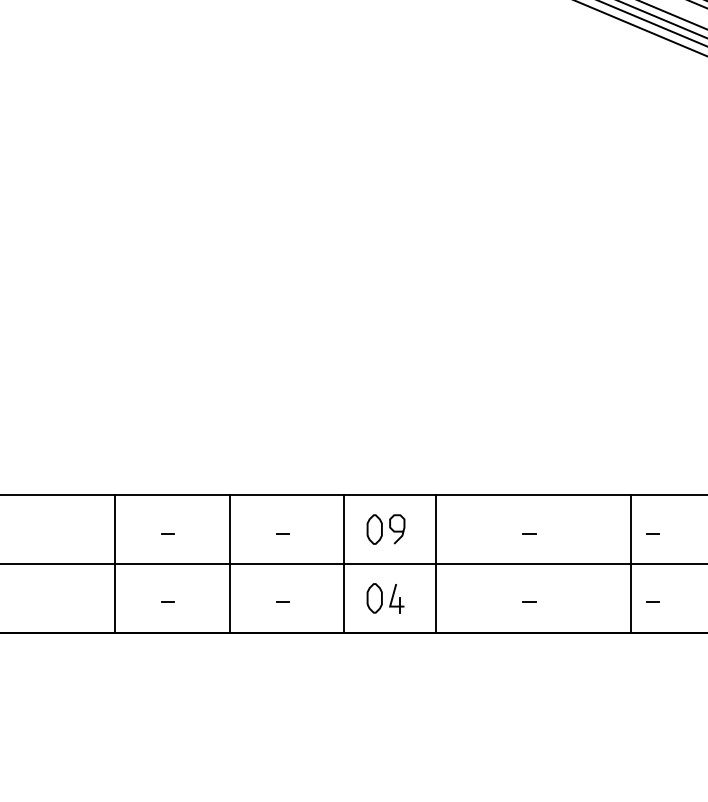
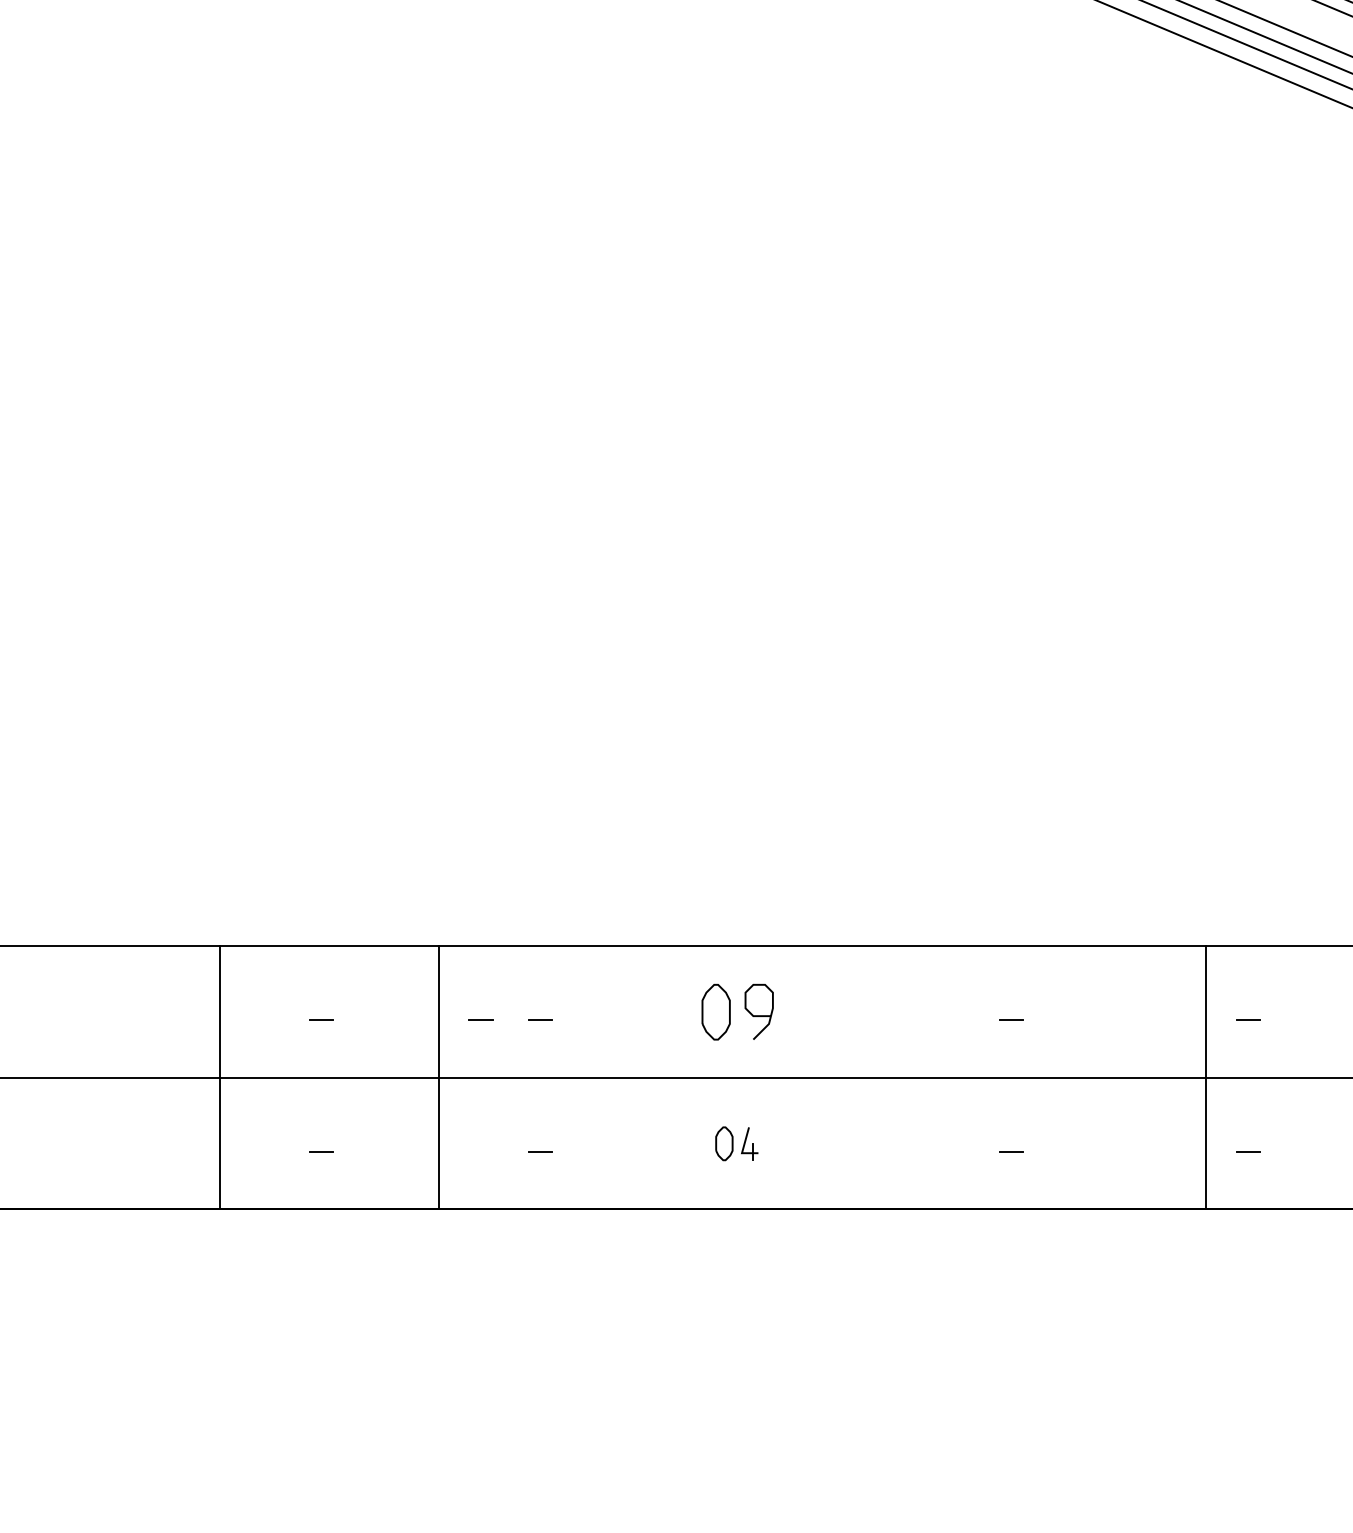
line: (251, 533) -> (480, 1019), added
line: (344, 563) -> (658, 1077), removed
line: (436, 563) -> (834, 1077), removed
part: (385, 598) -> (736, 1143), size x0.6

